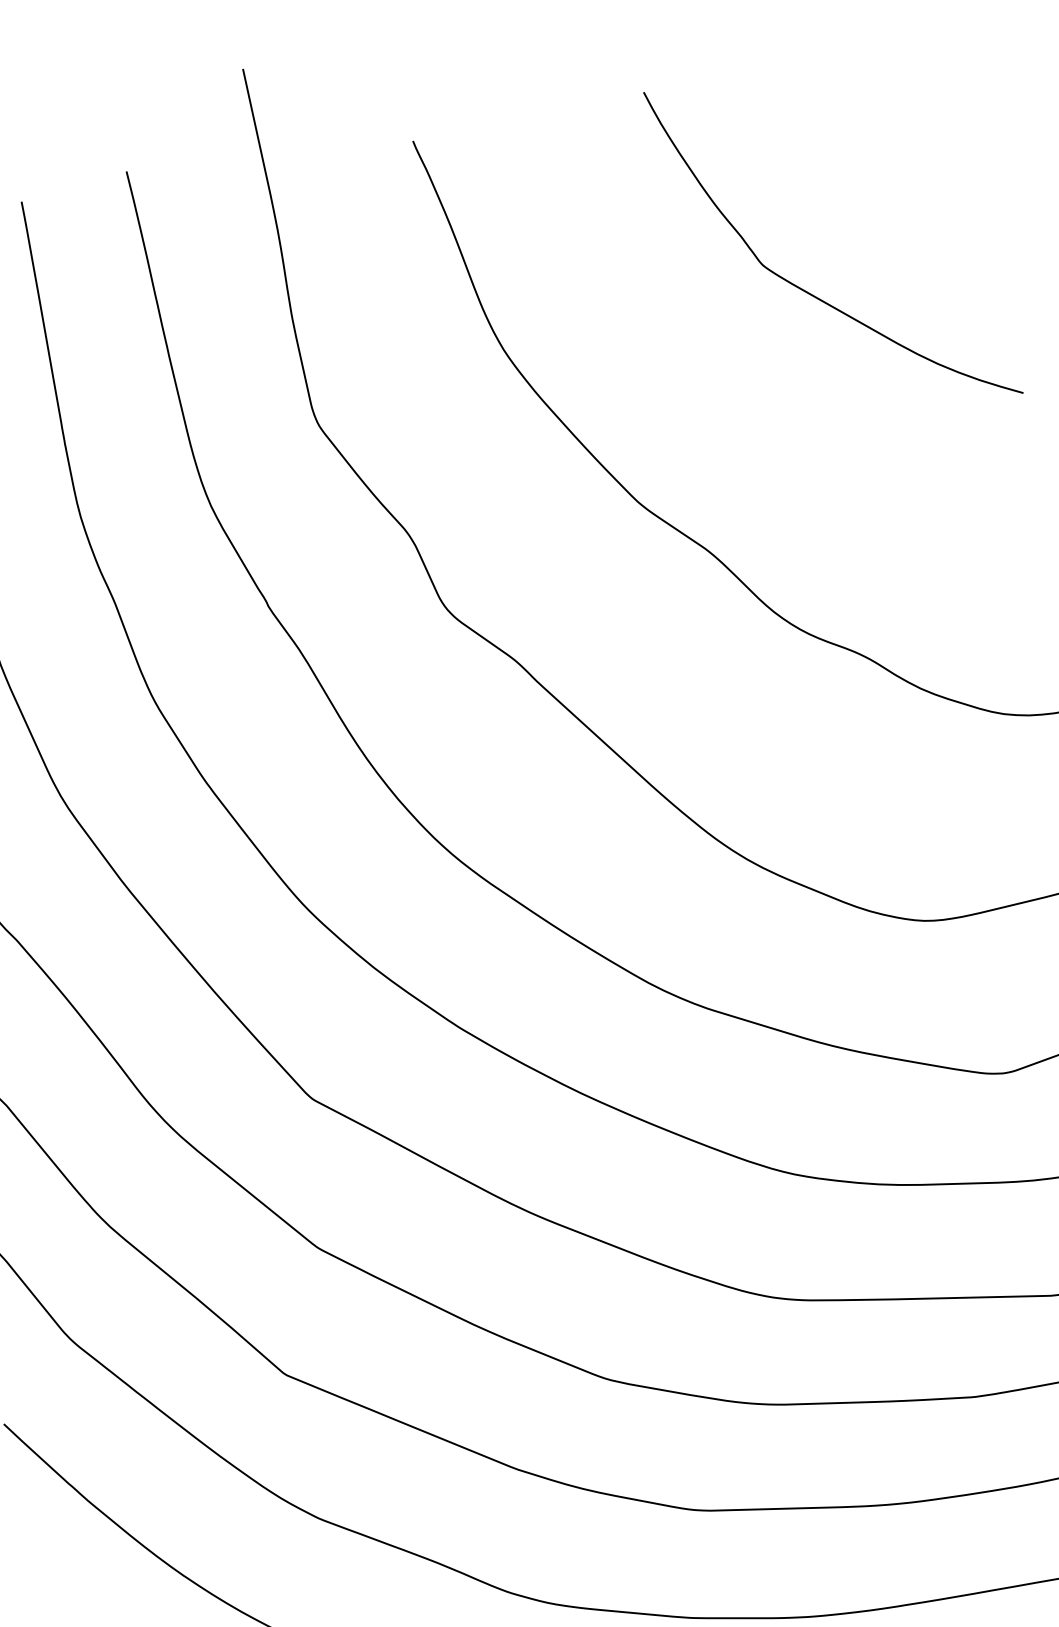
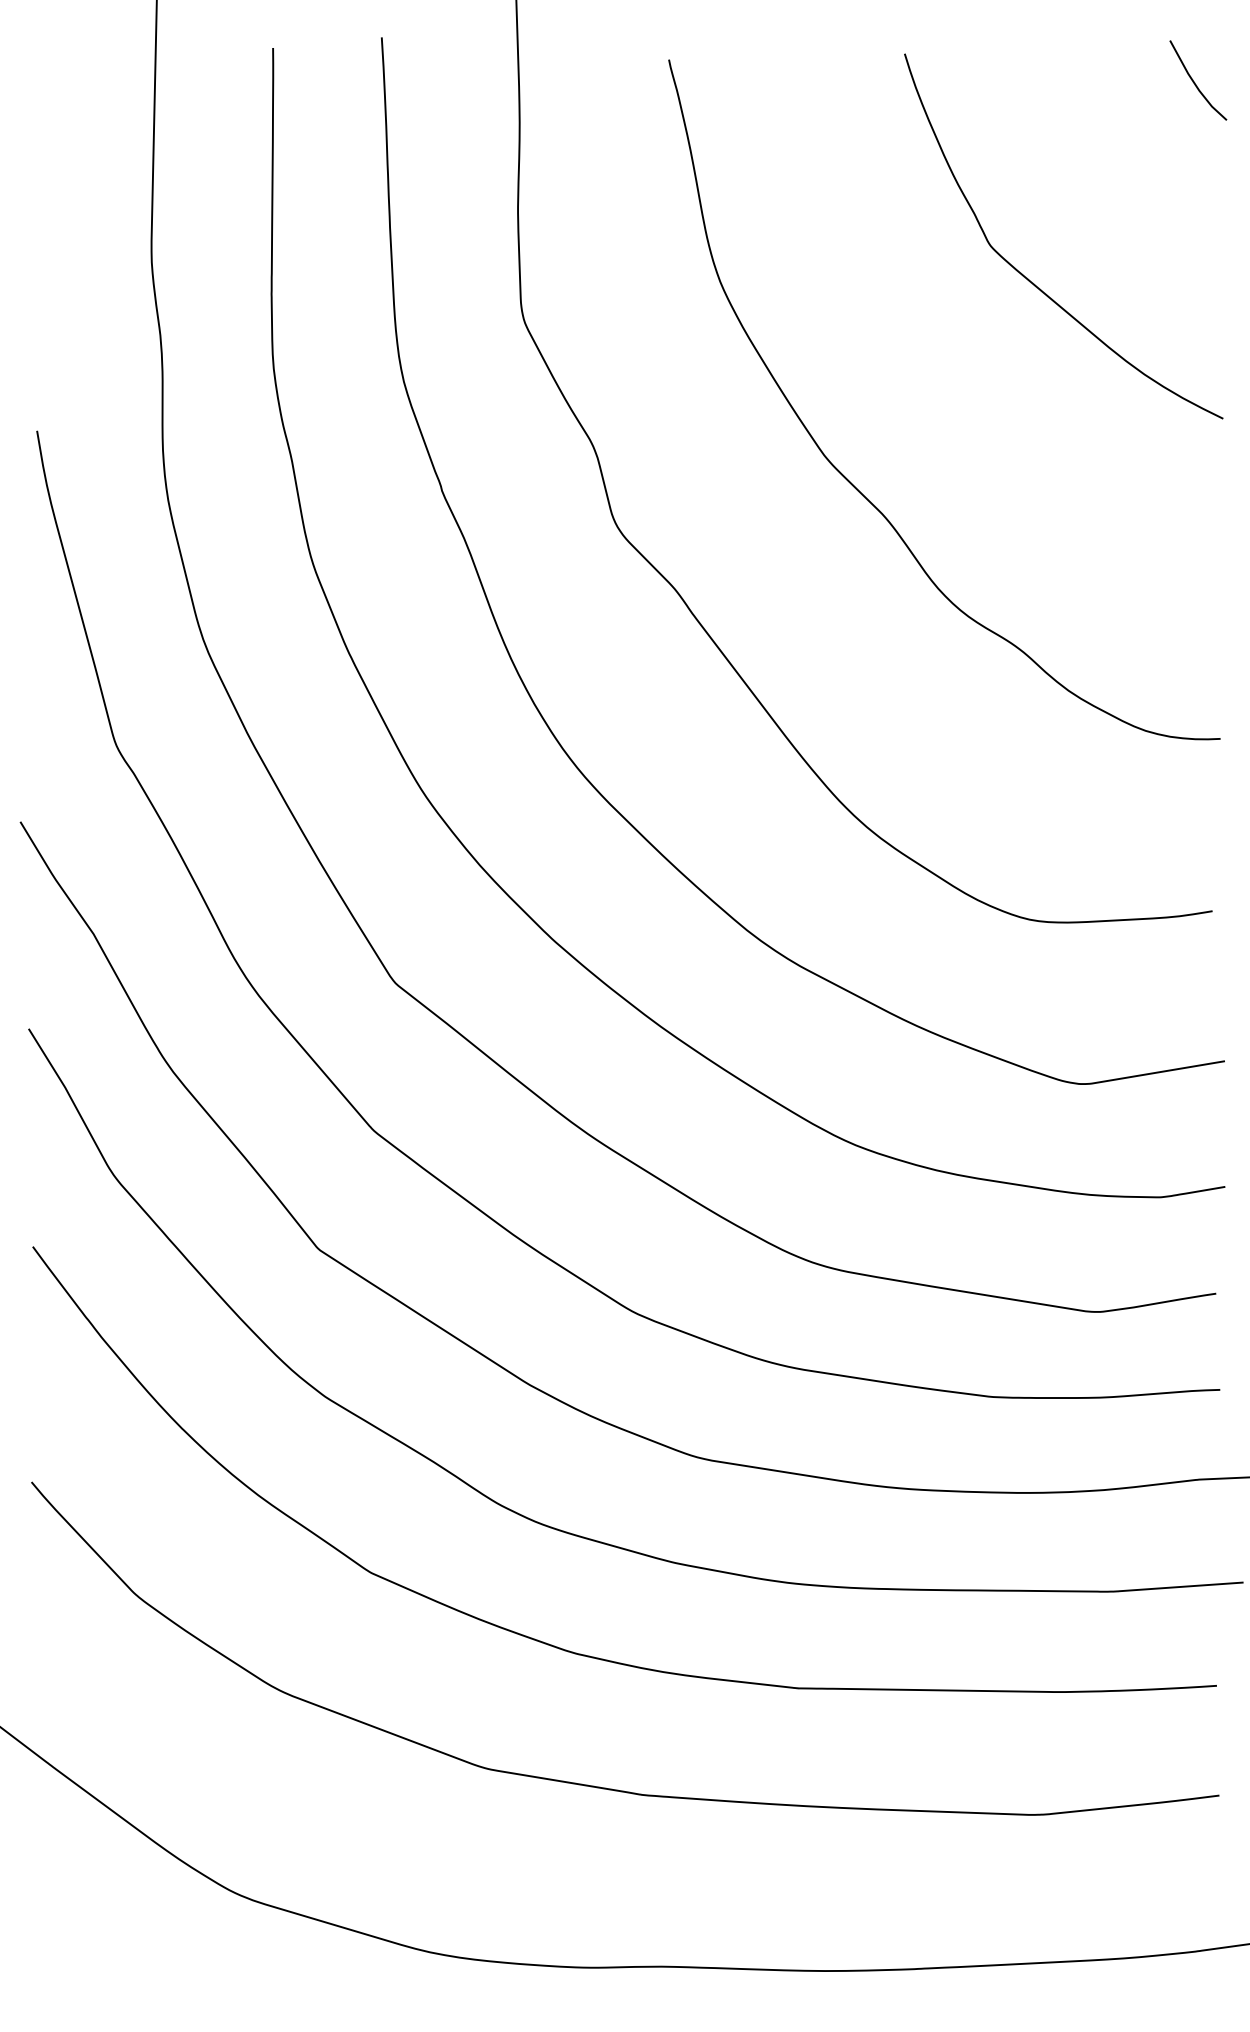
line: (934, 67) -> (1195, 82), added

